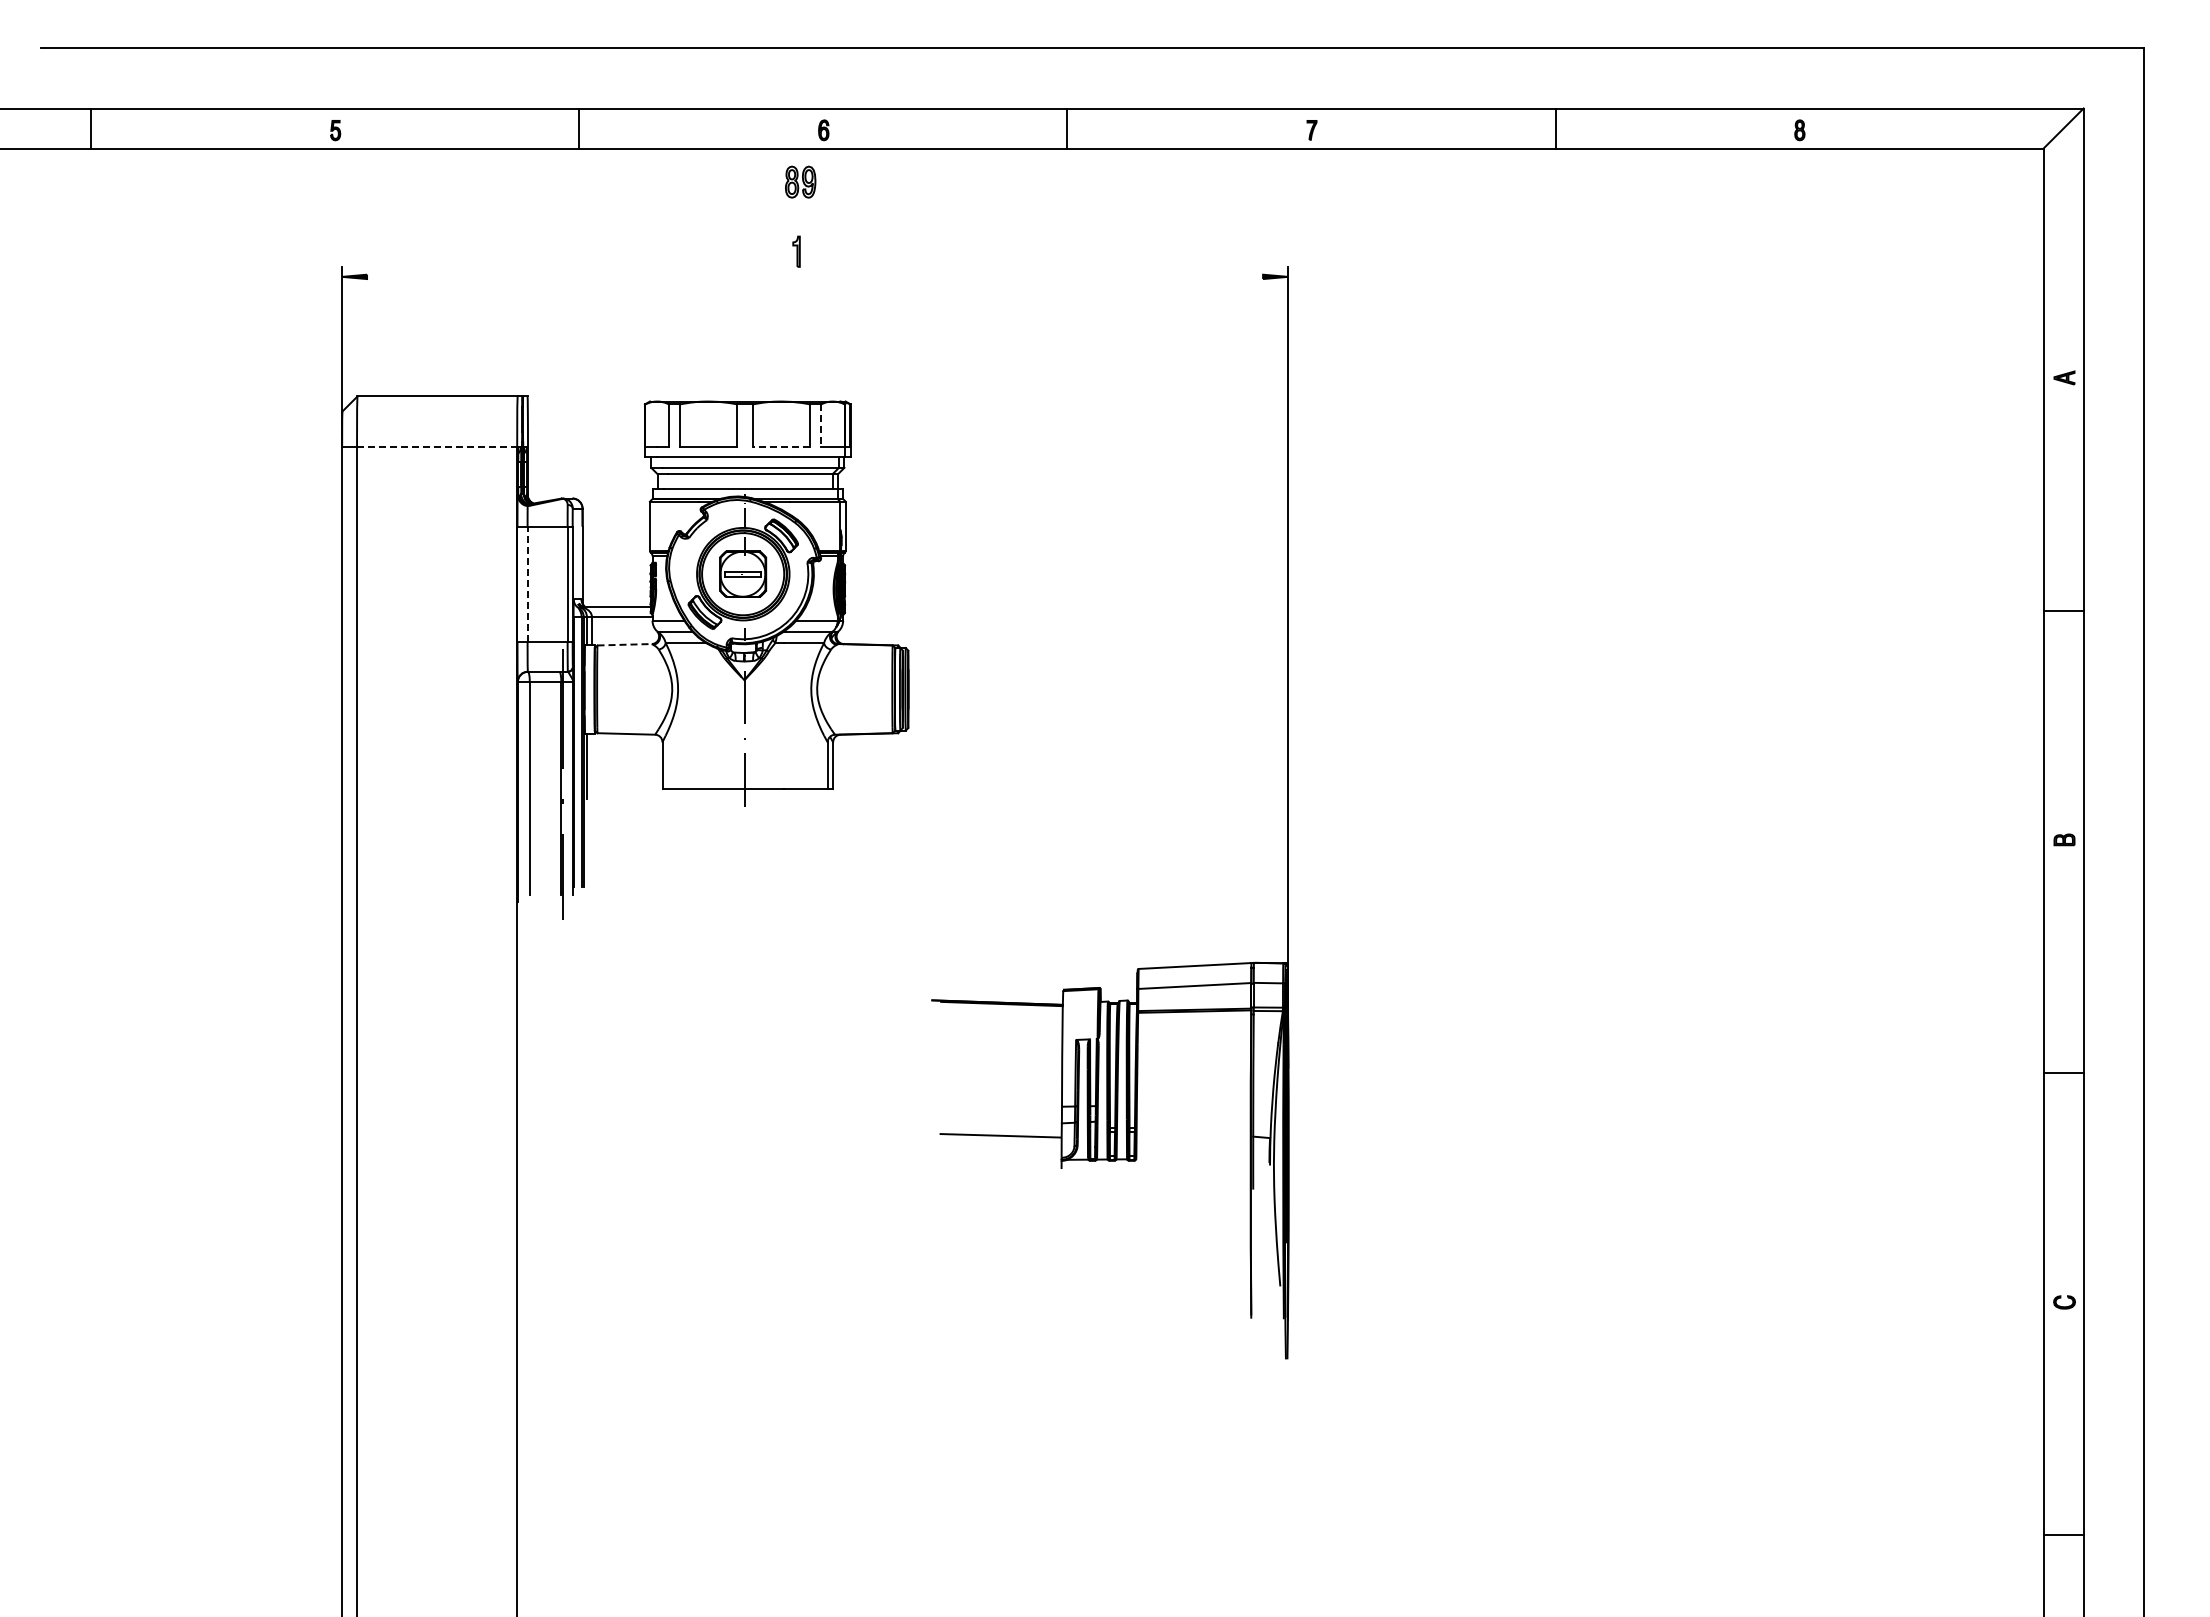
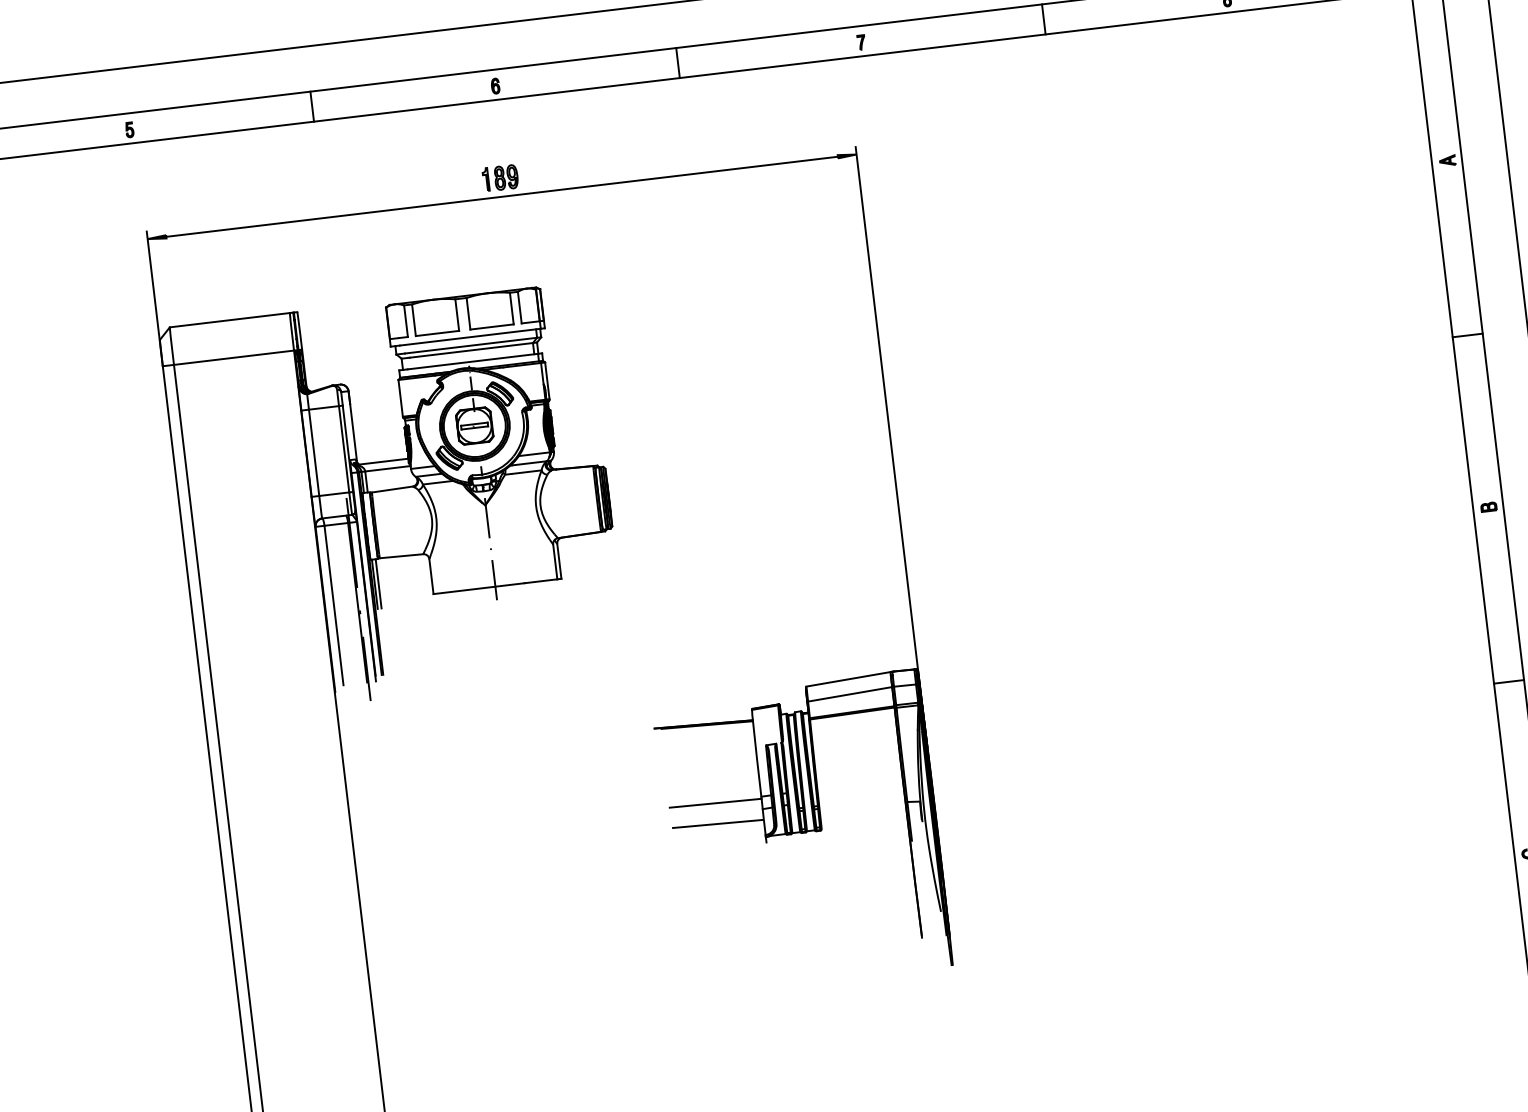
part: (800, 181) -> (506, 177), moved
line: (815, 276) -> (502, 196), added
line: (820, 425) -> (519, 307), dashed -> solid
line: (437, 446) -> (234, 357), dashed -> solid
line: (781, 446) -> (492, 326), dashed -> solid
line: (527, 584) -> (314, 453), dashed -> solid
line: (625, 644) -> (392, 489), dashed -> solid
line: (591, 766) -> (378, 583), added
line: (1000, 1107) -> (715, 802), added

